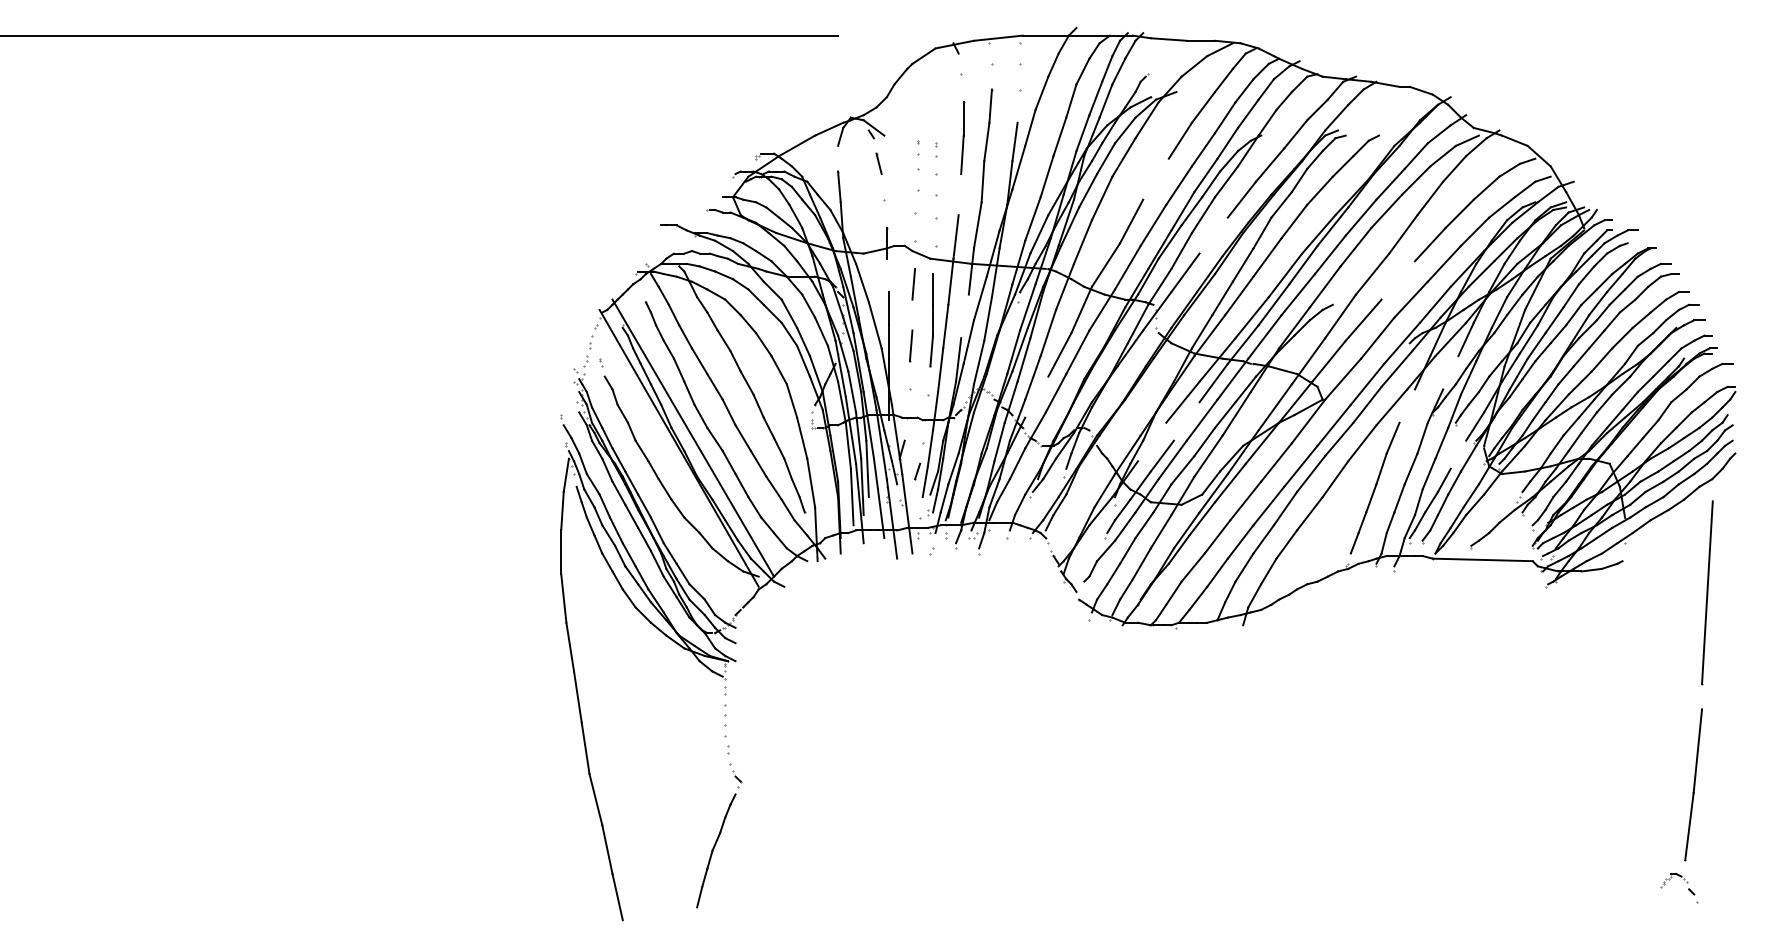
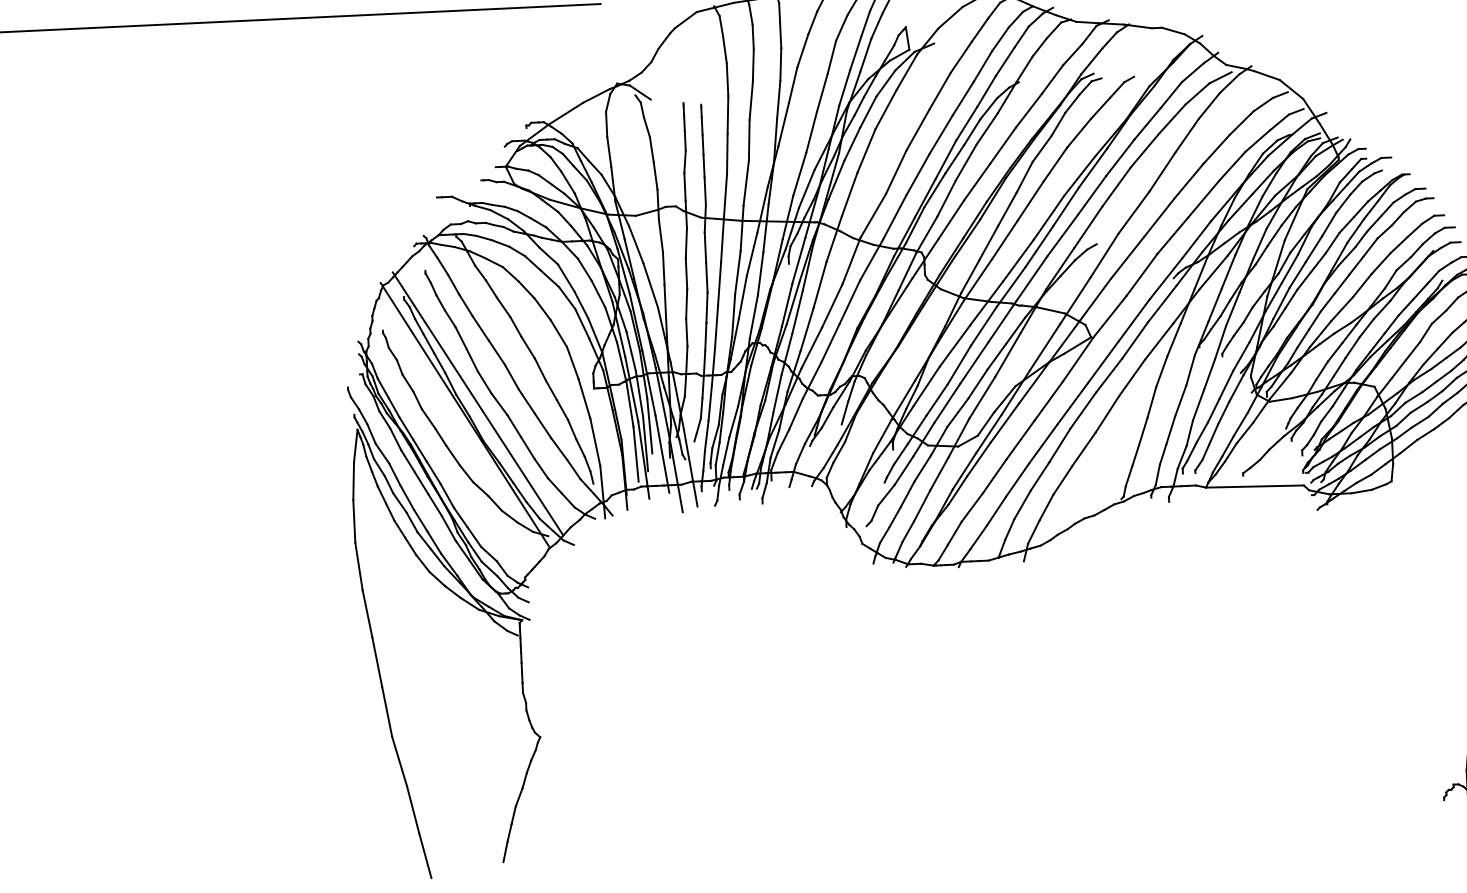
line: (1018, 105) -> (780, 63), added
line: (1155, 178) -> (917, 128), added
line: (959, 194) -> (726, 153), added
line: (1213, 235) -> (976, 182), added
line: (887, 275) -> (660, 236), added
line: (1397, 280) -> (1158, 217), added
line: (912, 314) -> (686, 273), added
line: (964, 316) -> (737, 272), added
line: (1450, 372) -> (1214, 304), added
line: (1036, 396) -> (811, 347), added
line: (1406, 405) -> (1173, 339), added
line: (1186, 421) -> (959, 364), added
line: (1152, 441) -> (926, 386), added
line: (1458, 454) -> (1226, 384), added

